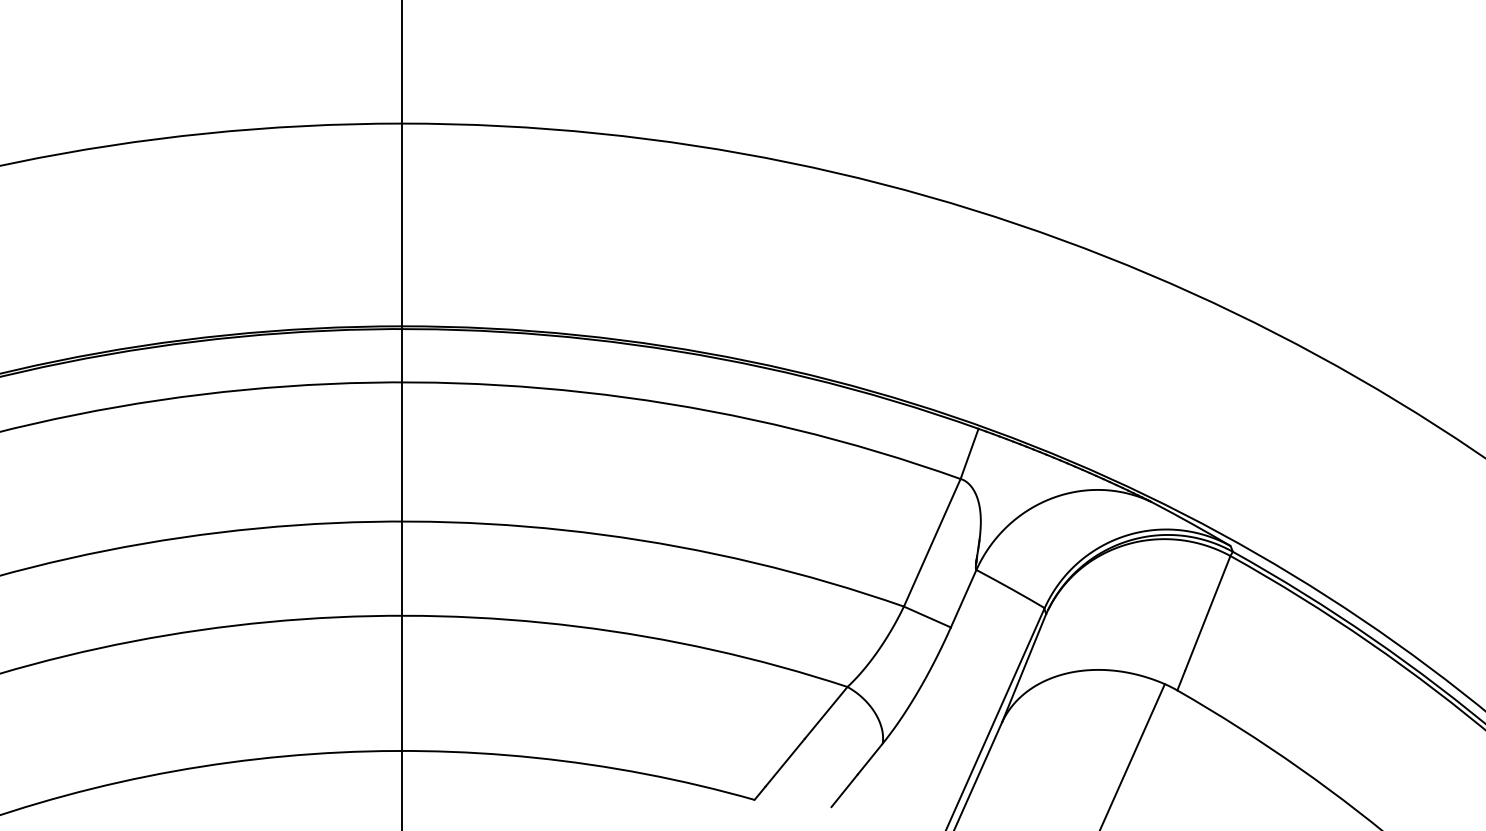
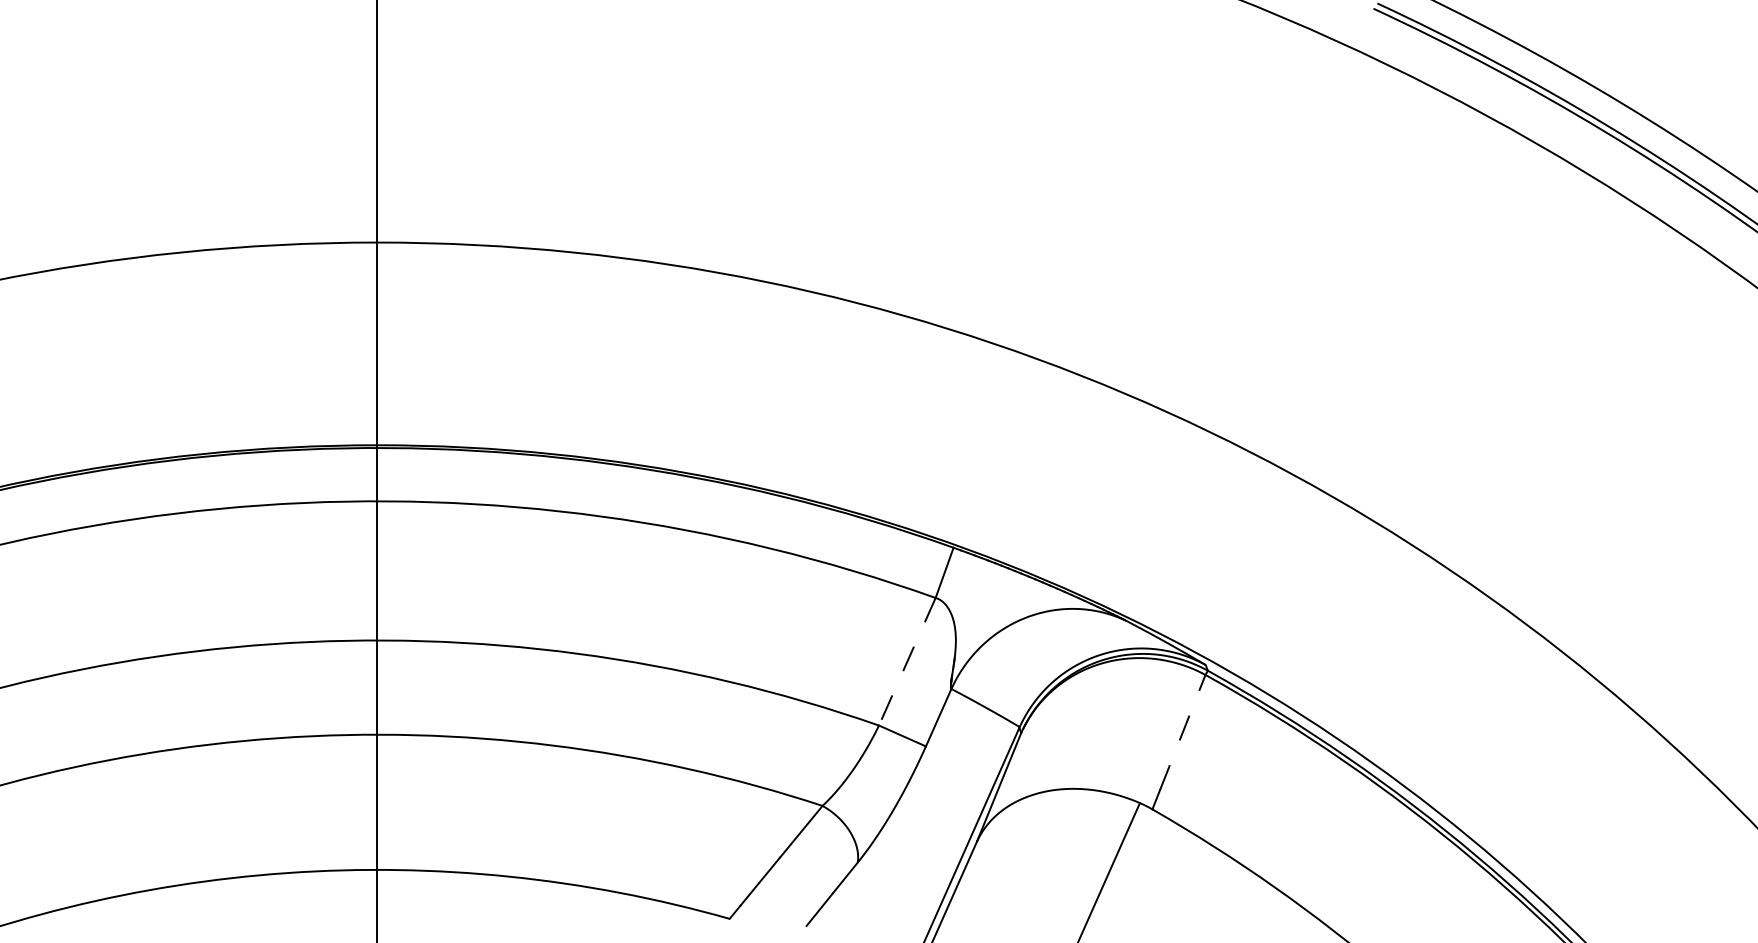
line: (932, 542) -> (907, 661), solid -> dashed
line: (1208, 612) -> (1183, 731), solid -> dashed

